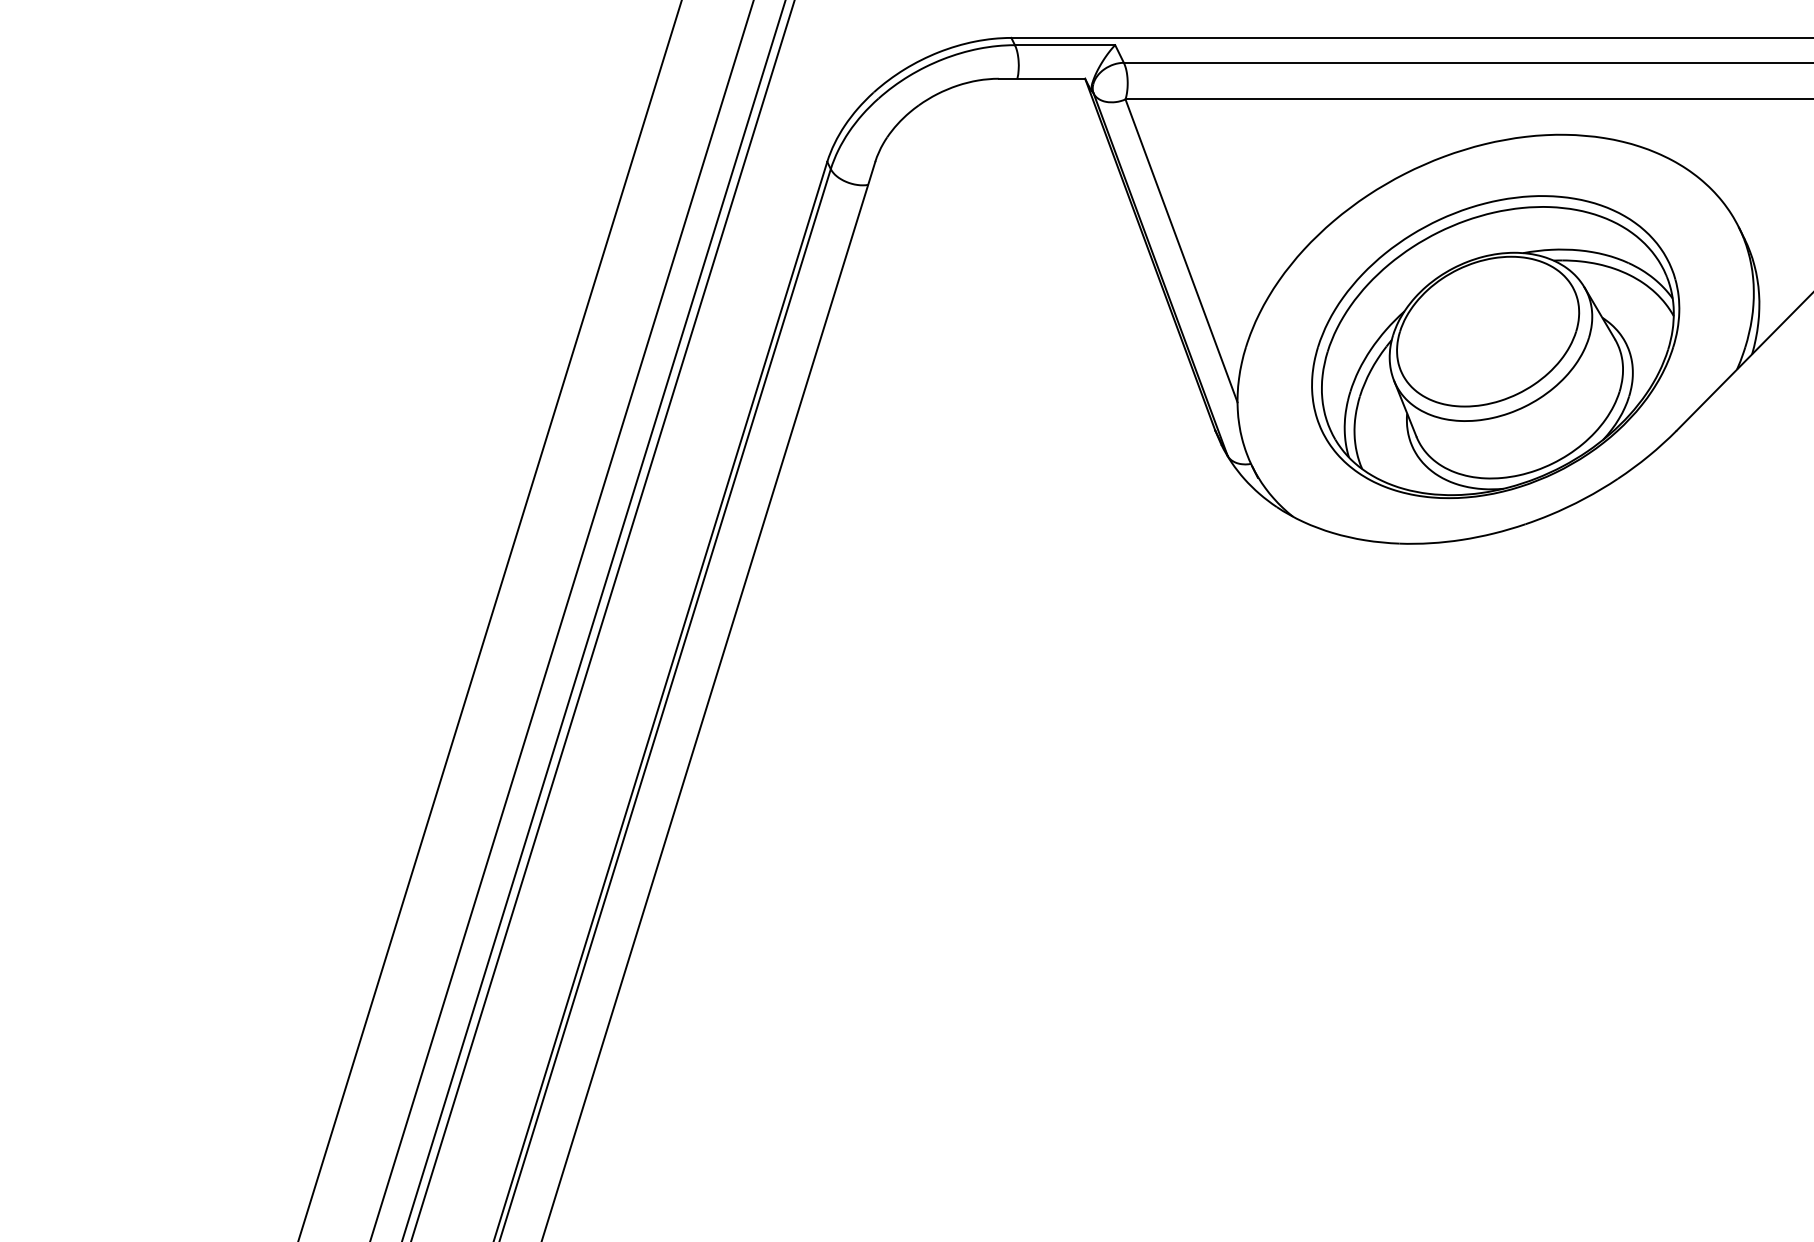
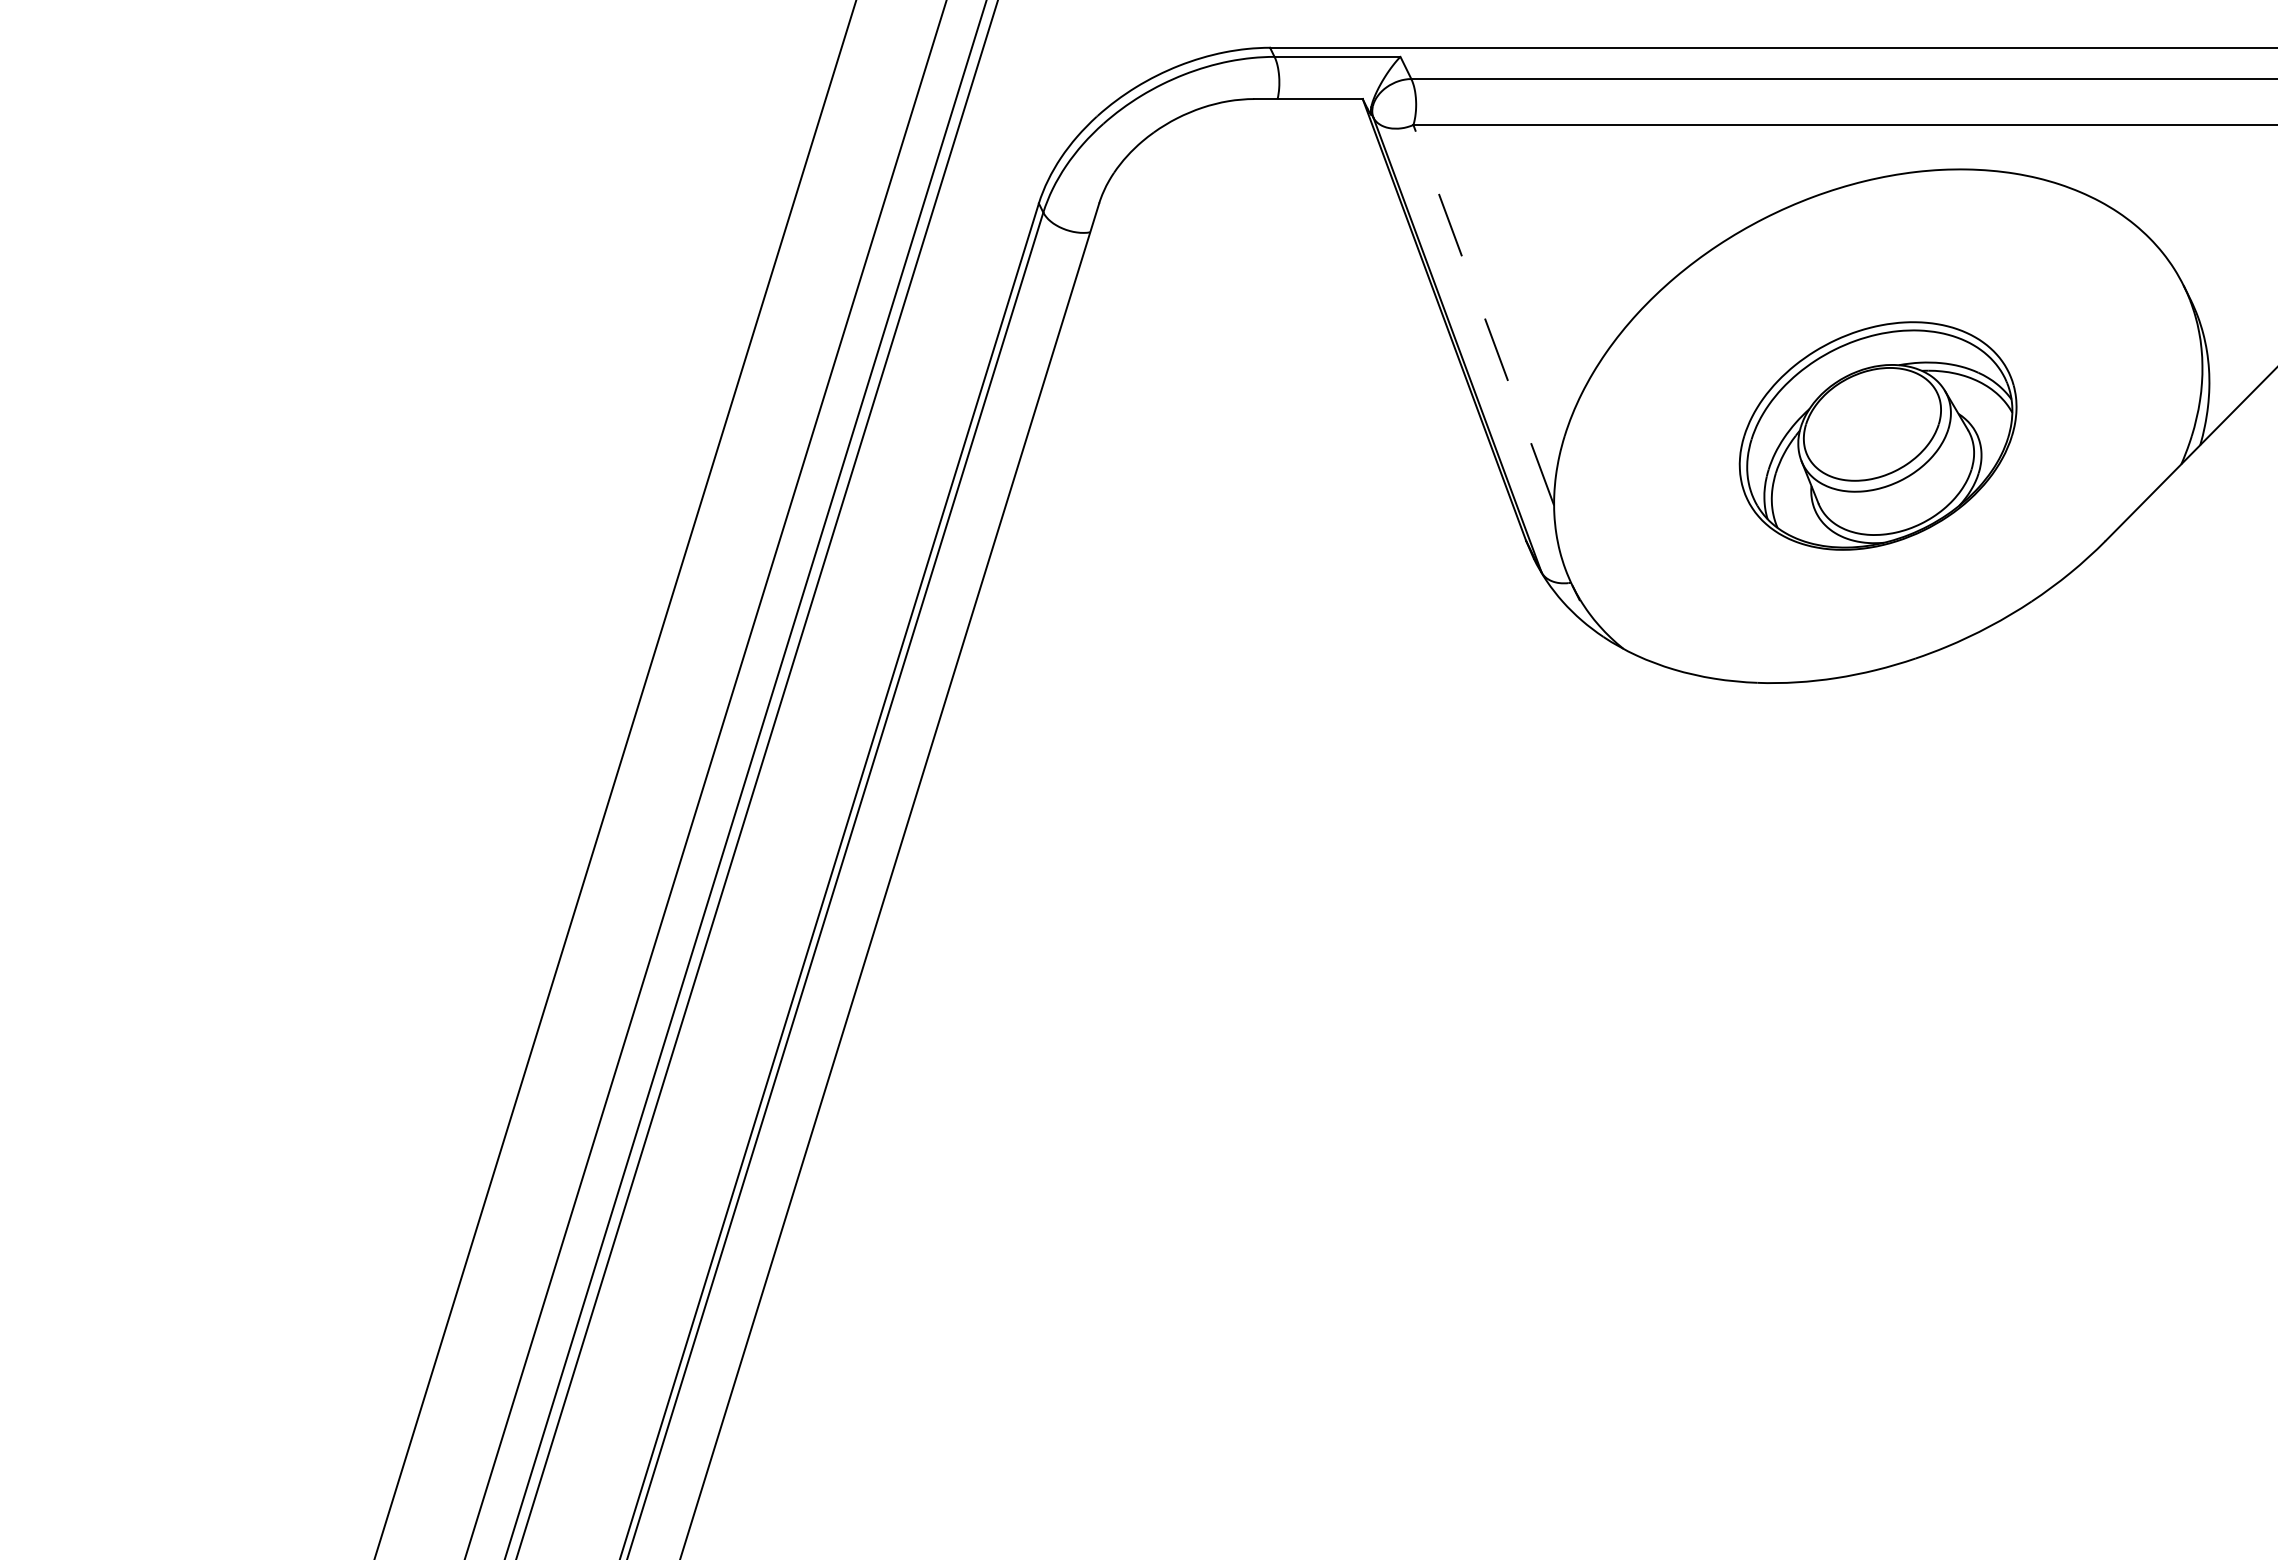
line: (1181, 251) -> (1483, 315), solid -> dashed
part: (1495, 346) -> (1877, 435), size x0.6

